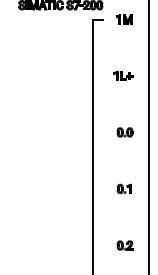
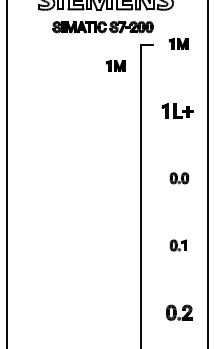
part: (71, 37) -> (115, 65), added
part: (122, 75) -> (176, 110), size x1.4
part: (125, 245) -> (179, 312), size x1.4

